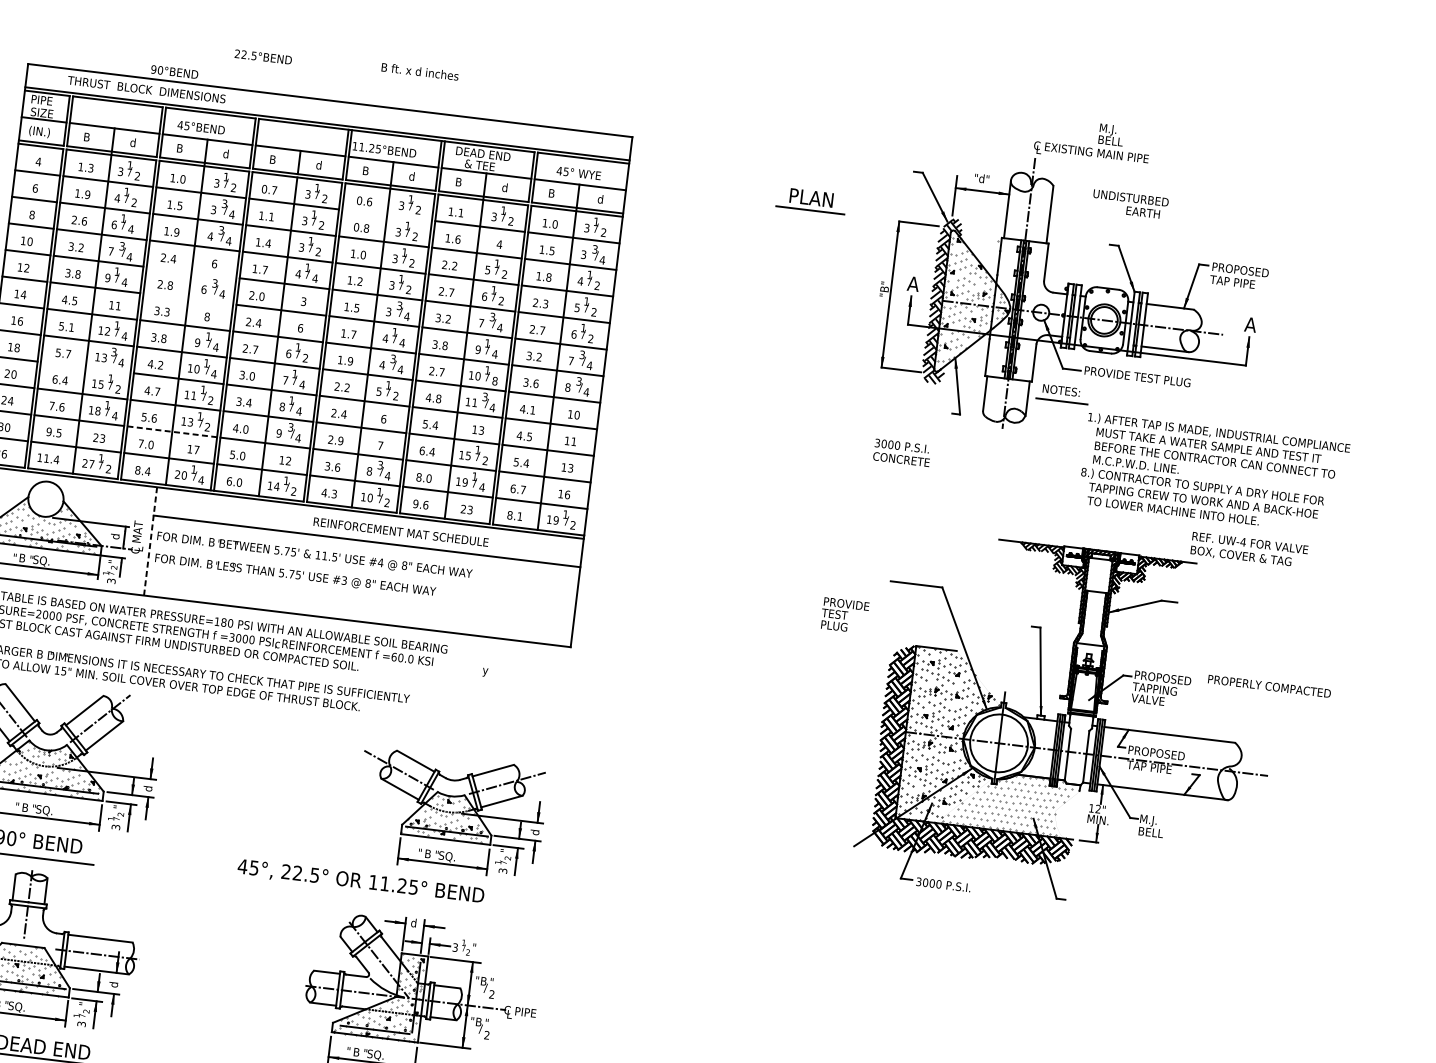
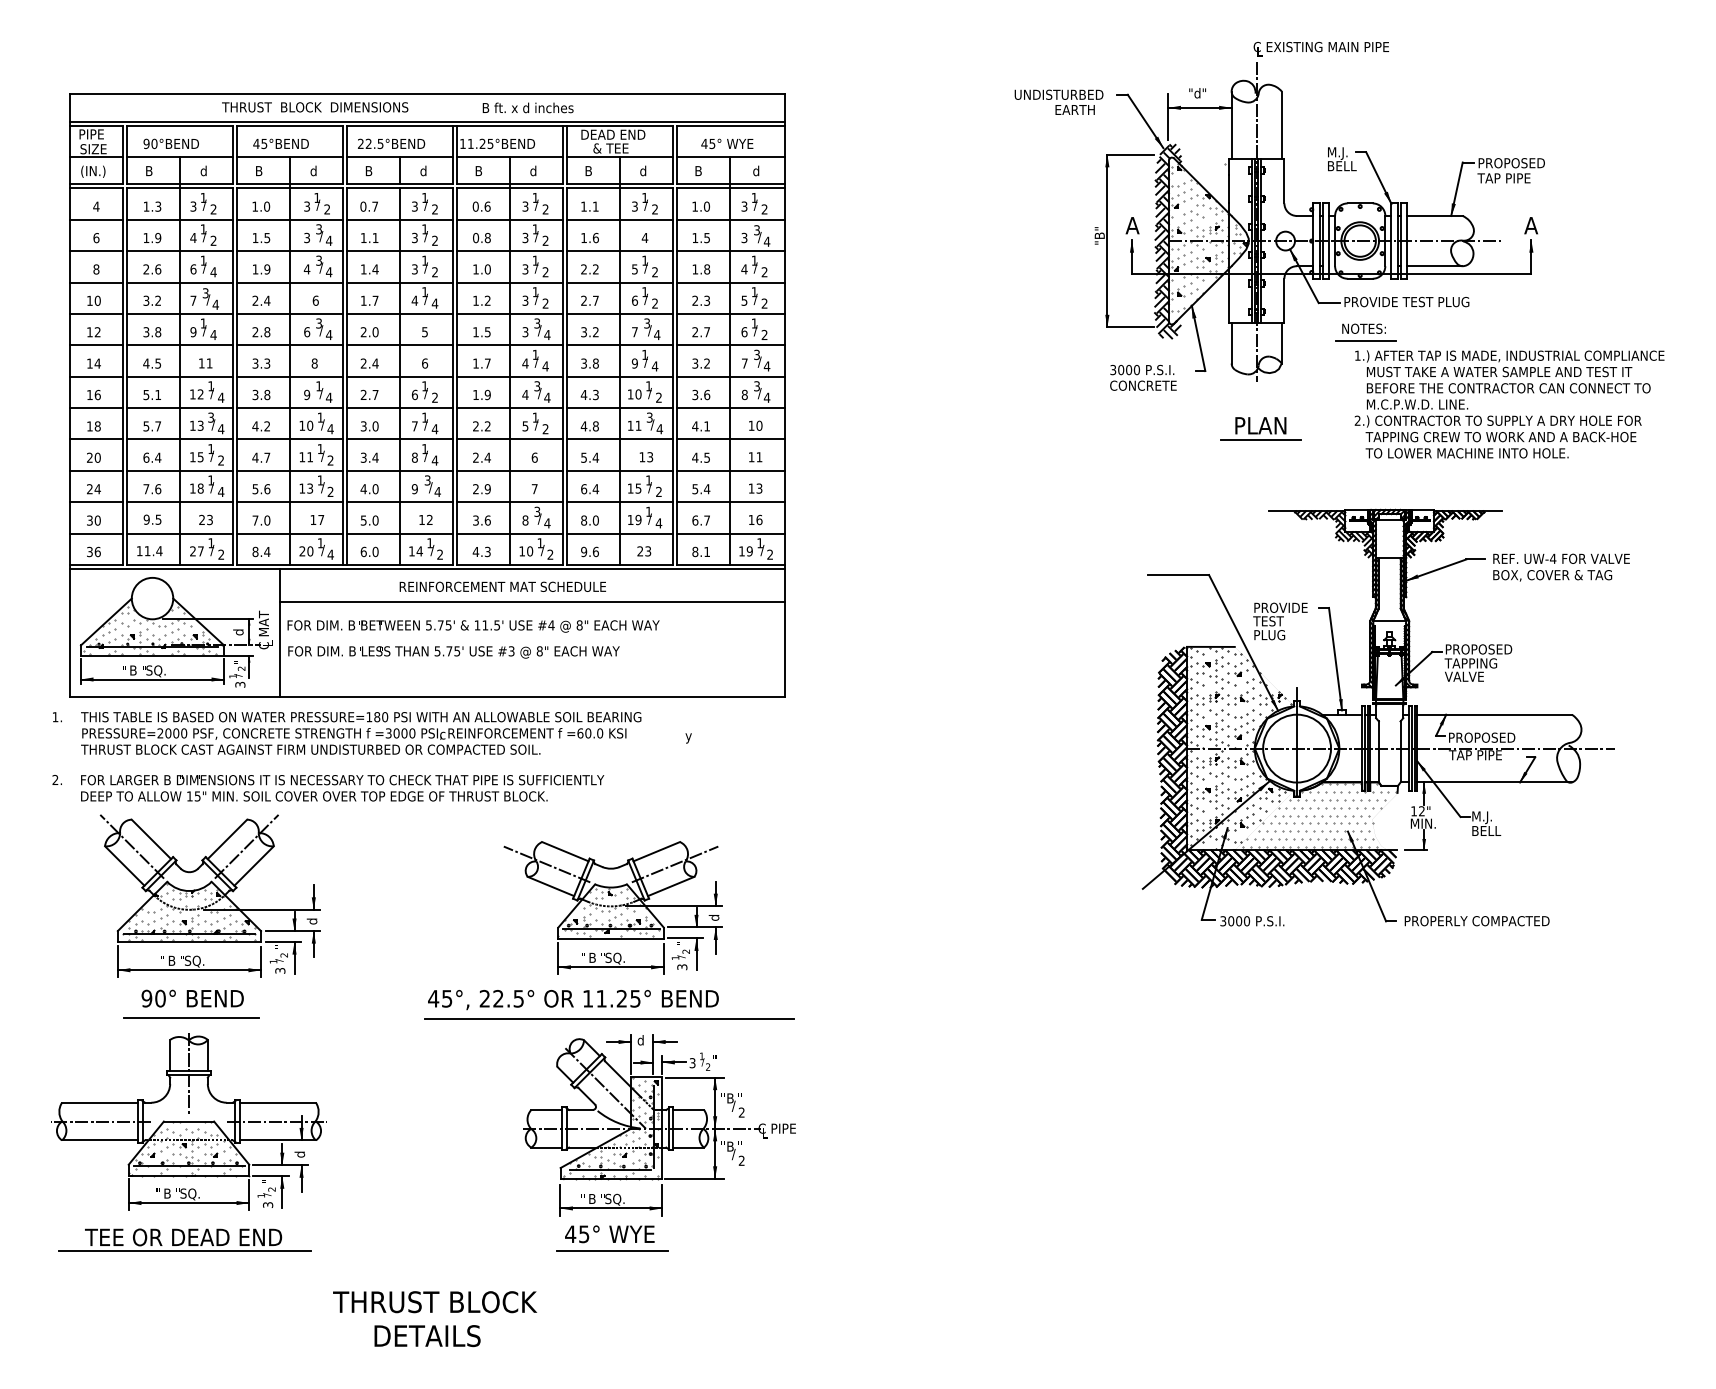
text: (263, 56) -> (391, 143), moved
text: (174, 71) -> (170, 143), moved
text: (419, 71) -> (527, 107), moved
text: (146, 89) -> (315, 107), moved
text: (1111, 135) -> (1342, 159), moved
part: (810, 200) -> (1260, 428), moved
text: (1129, 203) -> (1058, 101), moved
line: (386, 215) -> (509, 219), added
line: (191, 272) -> (290, 313), added
line: (188, 299) -> (290, 345), added
text: (303, 301) -> (424, 331), 3 -> 5
line: (85, 367) -> (180, 439), added
text: (436, 371) -> (589, 394), 2.7 -> 4.3
text: (494, 380) -> (658, 397), 8 -> 2
part: (1062, 393) -> (1365, 332), moved
line: (172, 432) -> (290, 502), dashed -> solid
text: (902, 452) -> (1143, 377), moved
text: (1083, 471) -> (1357, 420), 8.) -> 2.)
text: (400, 531) -> (502, 586), moved
line: (150, 541) -> (280, 633), dashed -> solid
text: (1249, 550) -> (1561, 567), moved
text: (844, 615) -> (1280, 621), moved
text: (1268, 686) -> (1476, 921), moved
part: (450, 813) -> (612, 907), moved
line: (389, 901) -> (609, 1018), added

